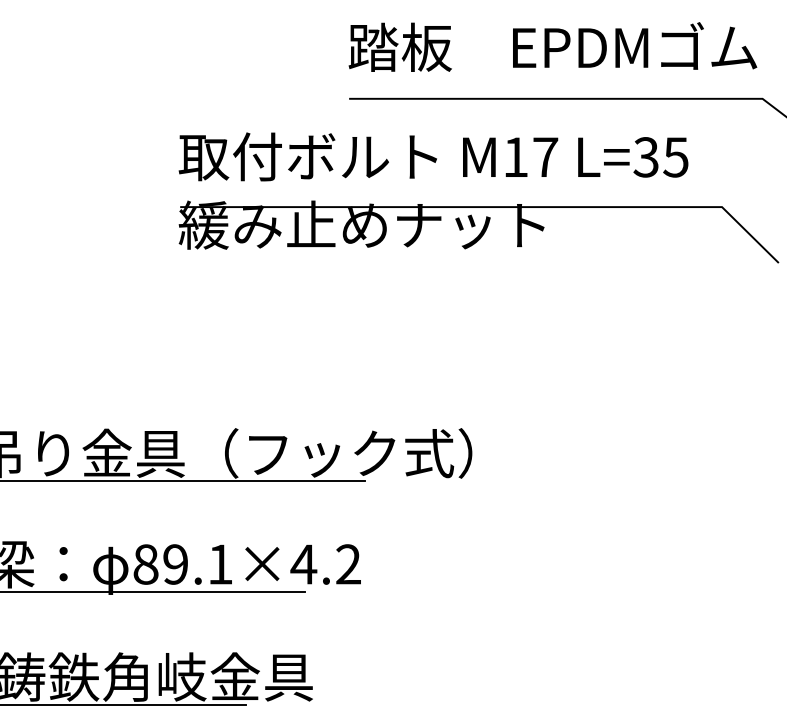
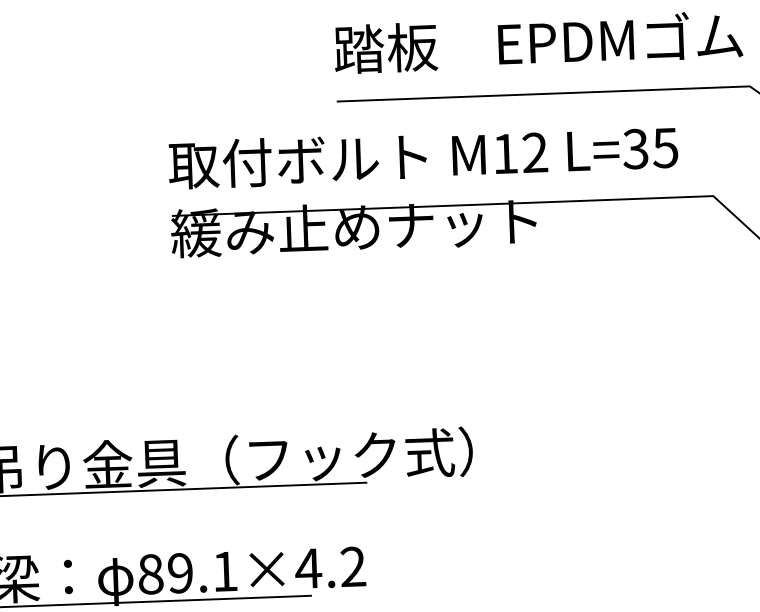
text: (545, 156) -> (535, 151), M17 -> M12

